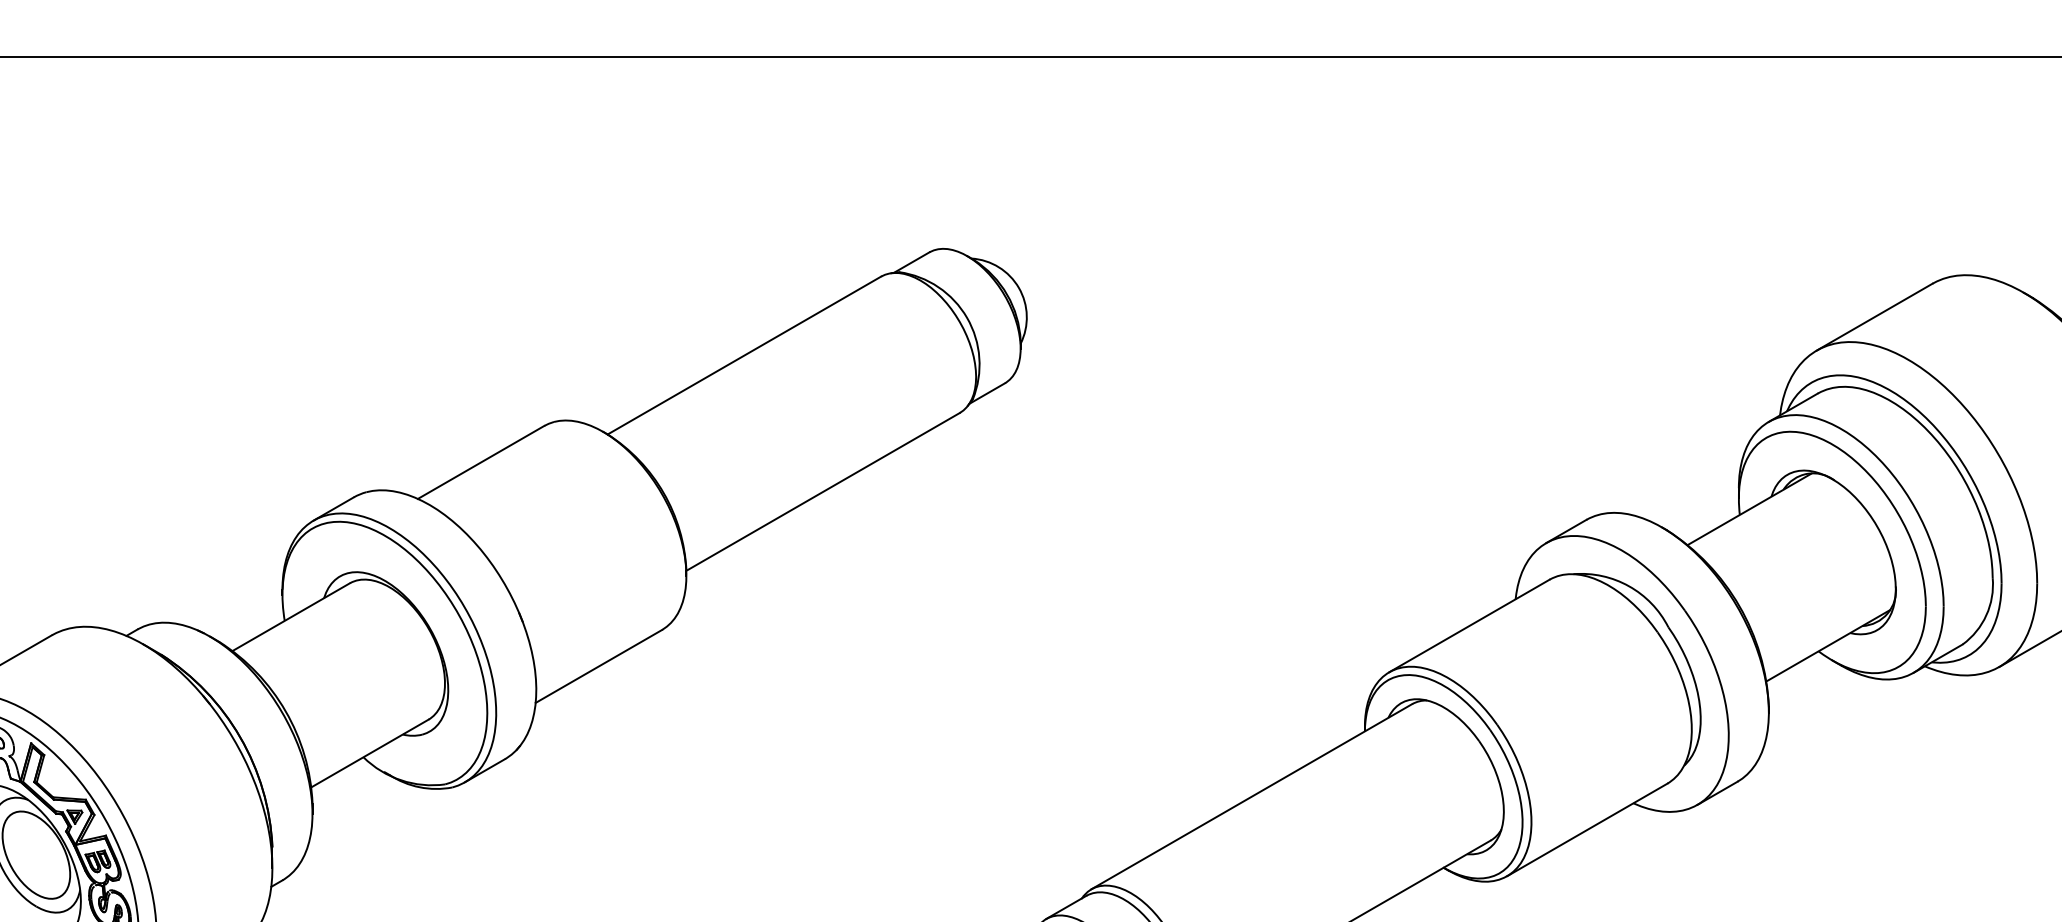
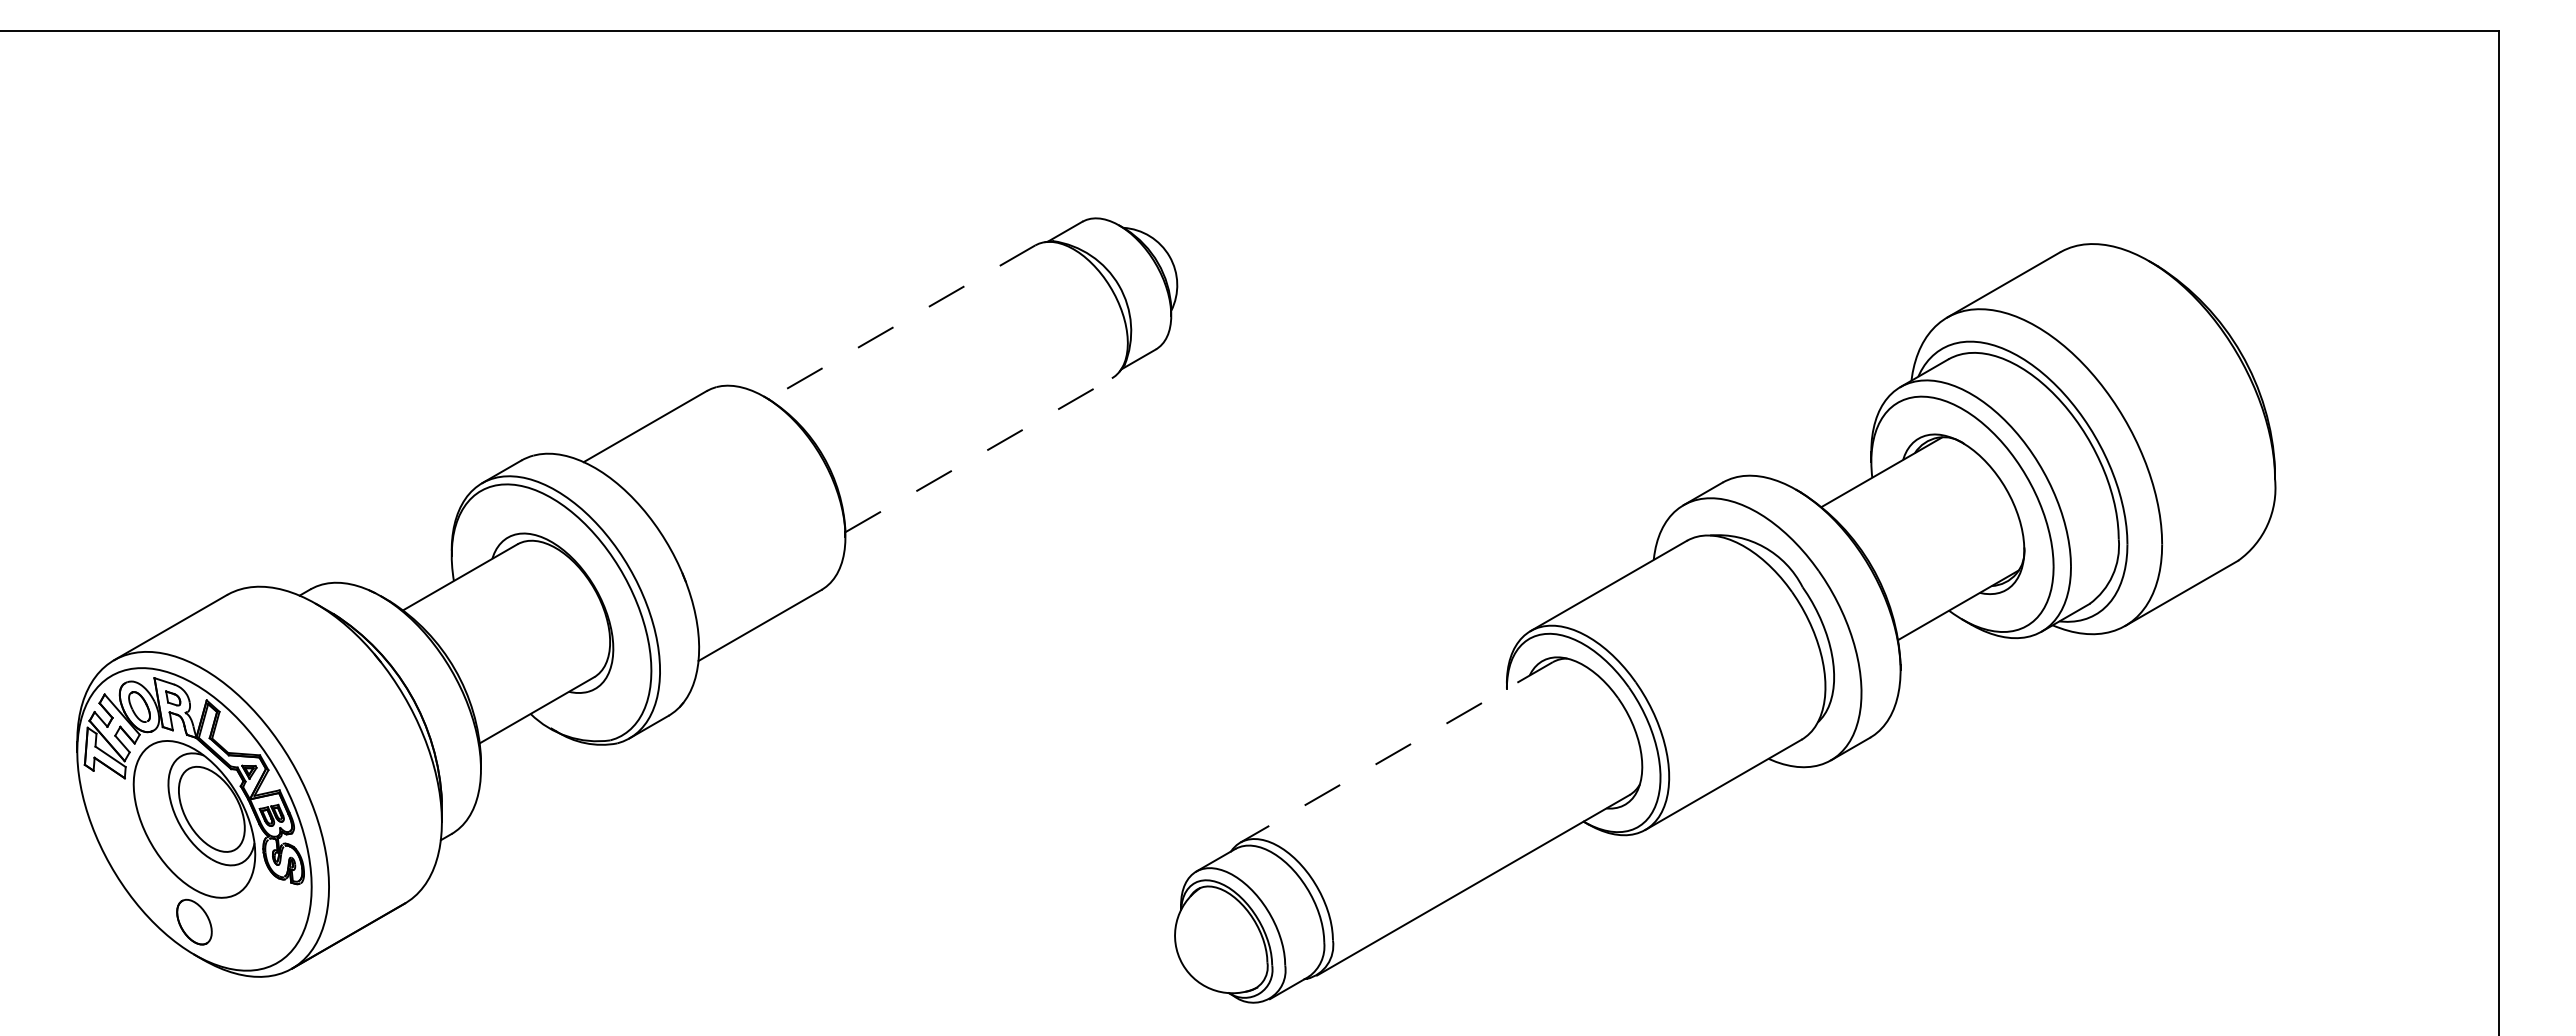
line: (743, 355) -> (901, 322), solid -> dashed
line: (822, 492) -> (978, 455), solid -> dashed
line: (1251, 796) -> (1396, 752), solid -> dashed

